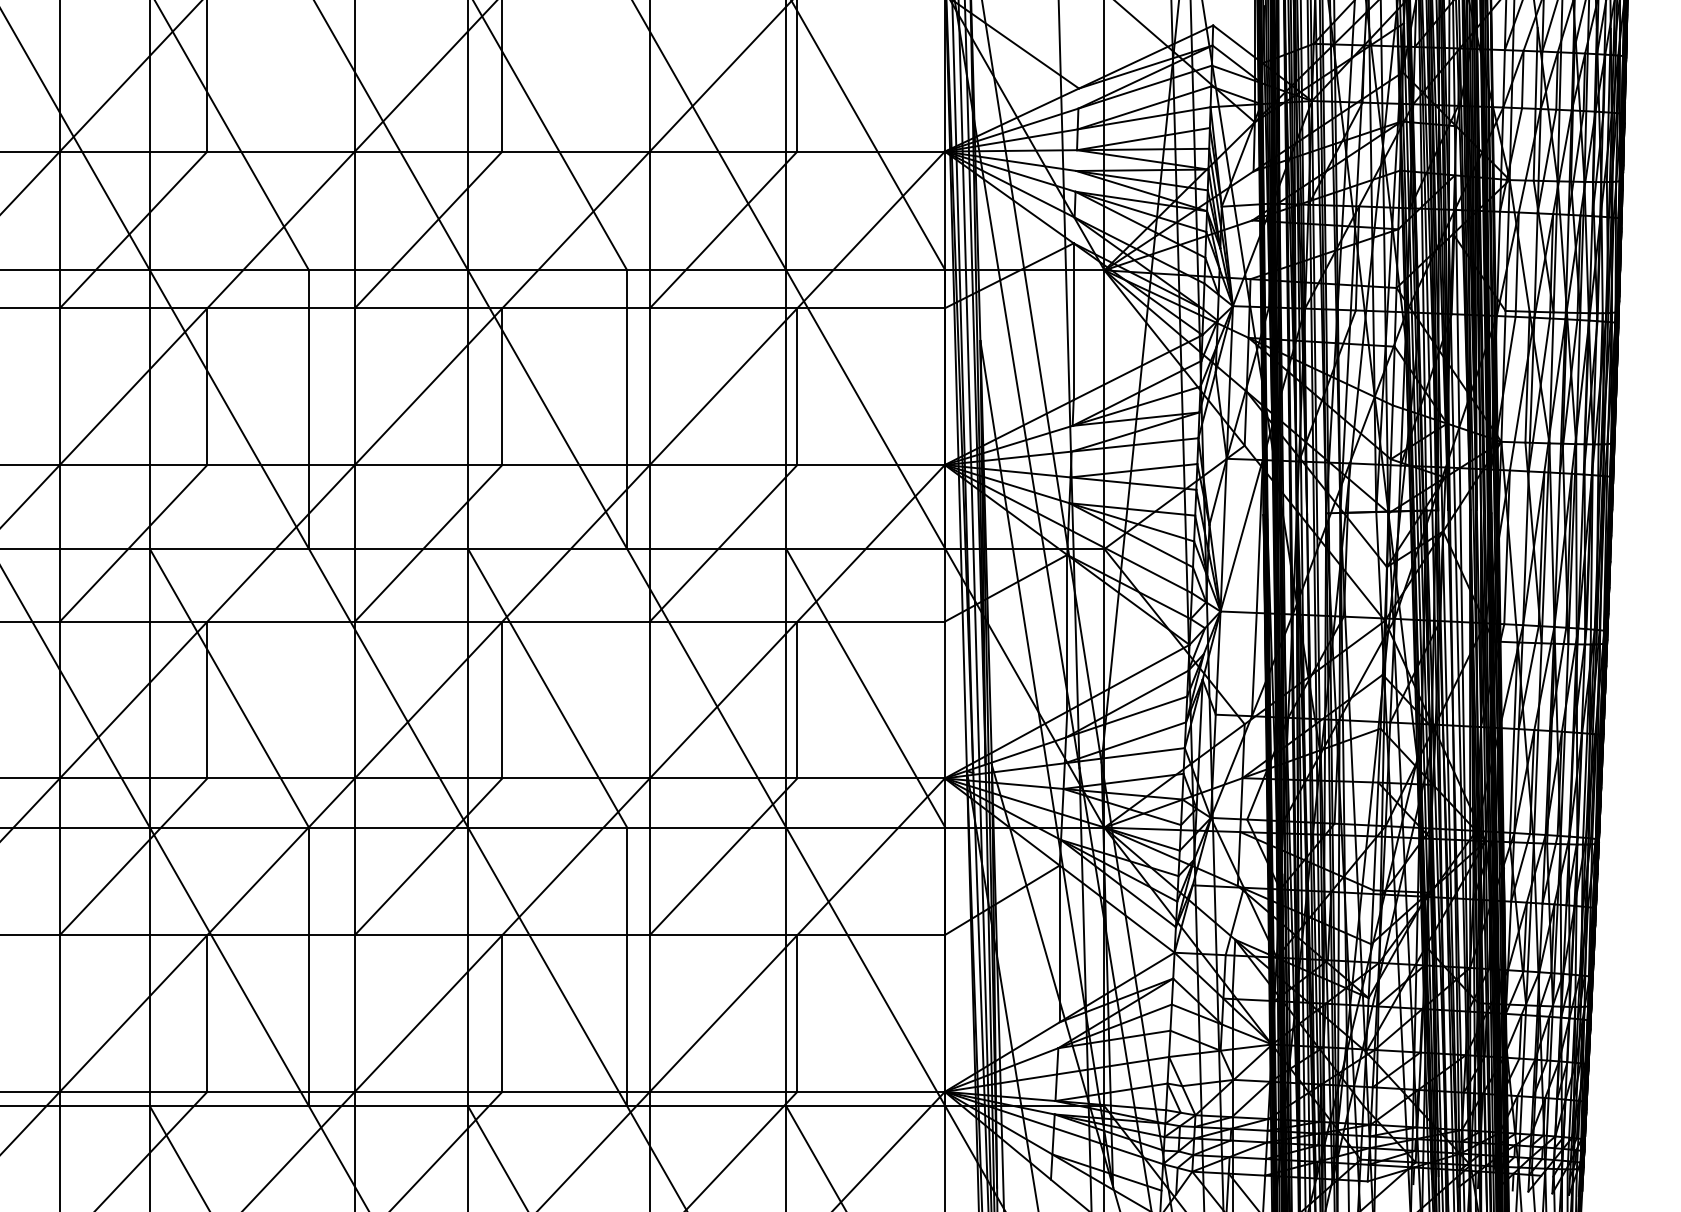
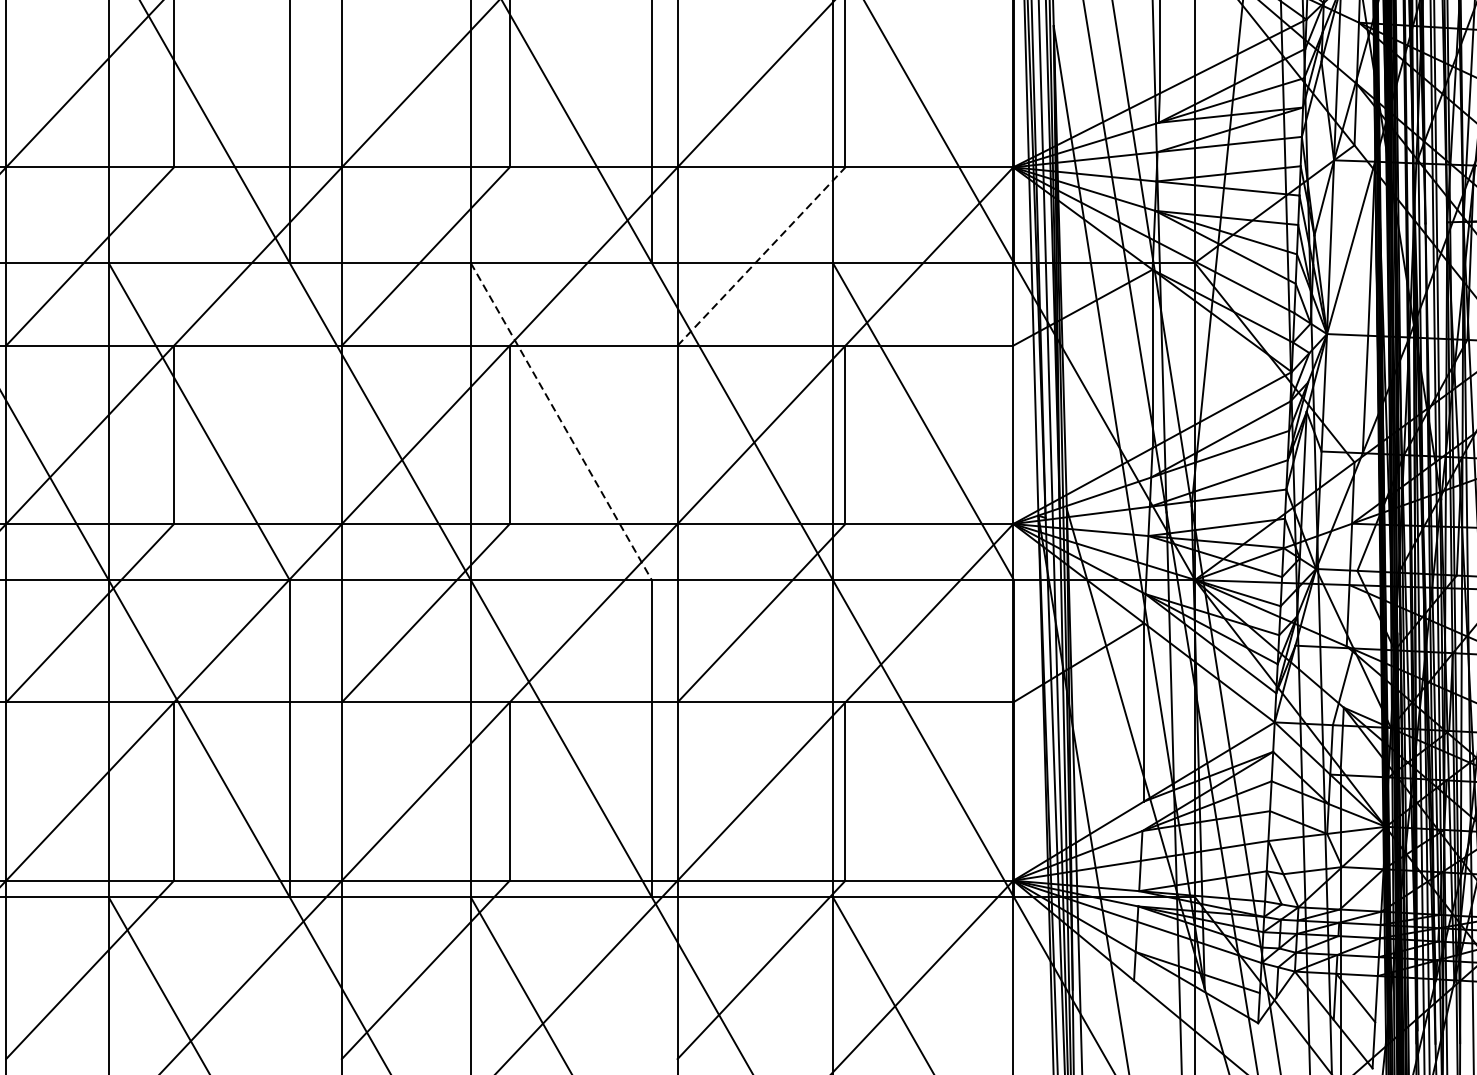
line: (723, 543) -> (761, 256), solid -> dashed
line: (547, 688) -> (561, 421), solid -> dashed

